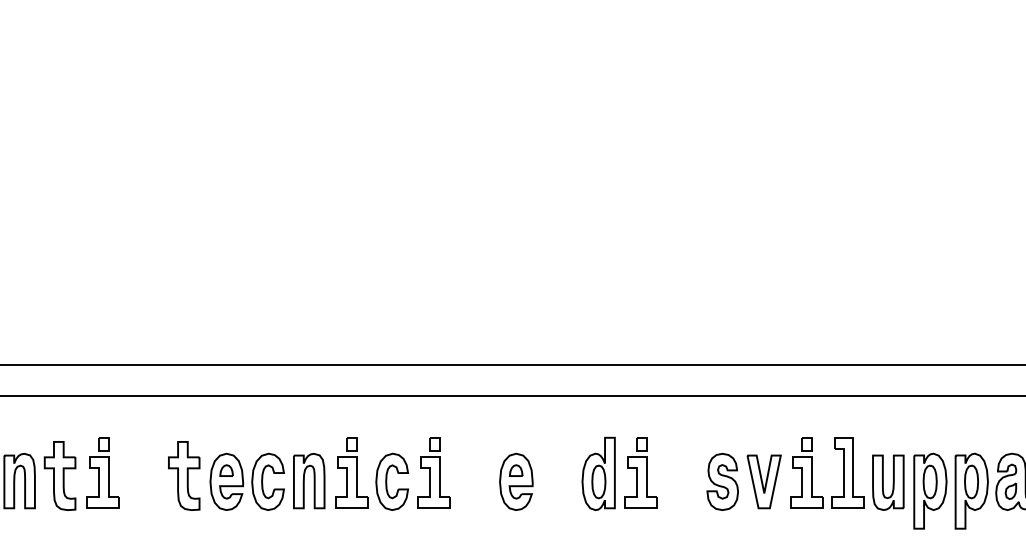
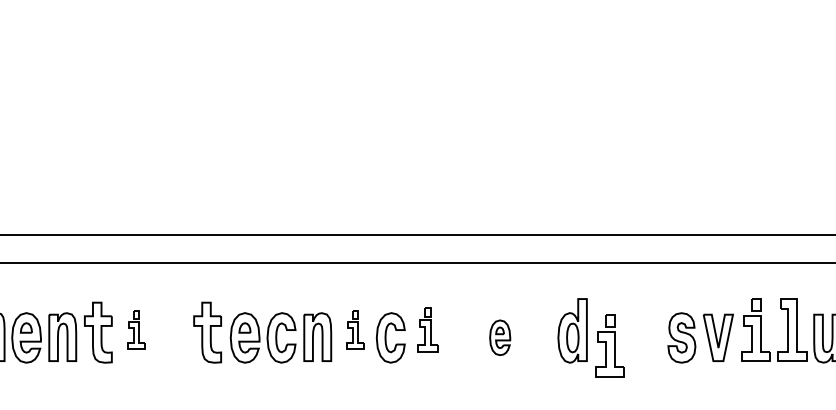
part: (102, 472) -> (135, 329), size x0.6
part: (351, 472) -> (354, 329), size x0.6
part: (433, 472) -> (427, 329), size x0.7
part: (640, 472) -> (609, 345), moved
part: (516, 481) -> (500, 337), size x0.7

